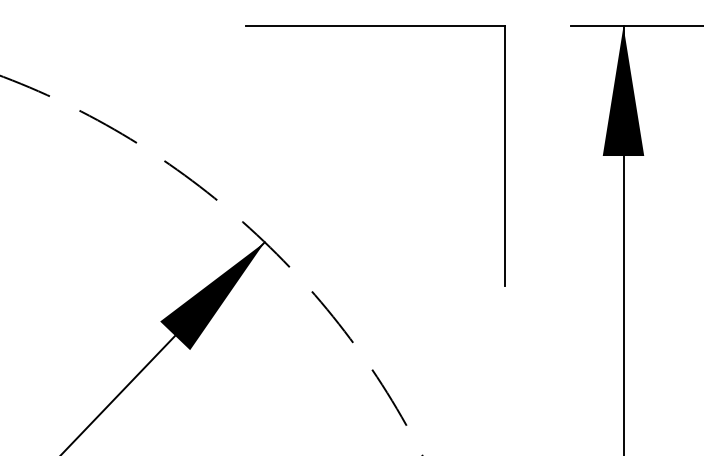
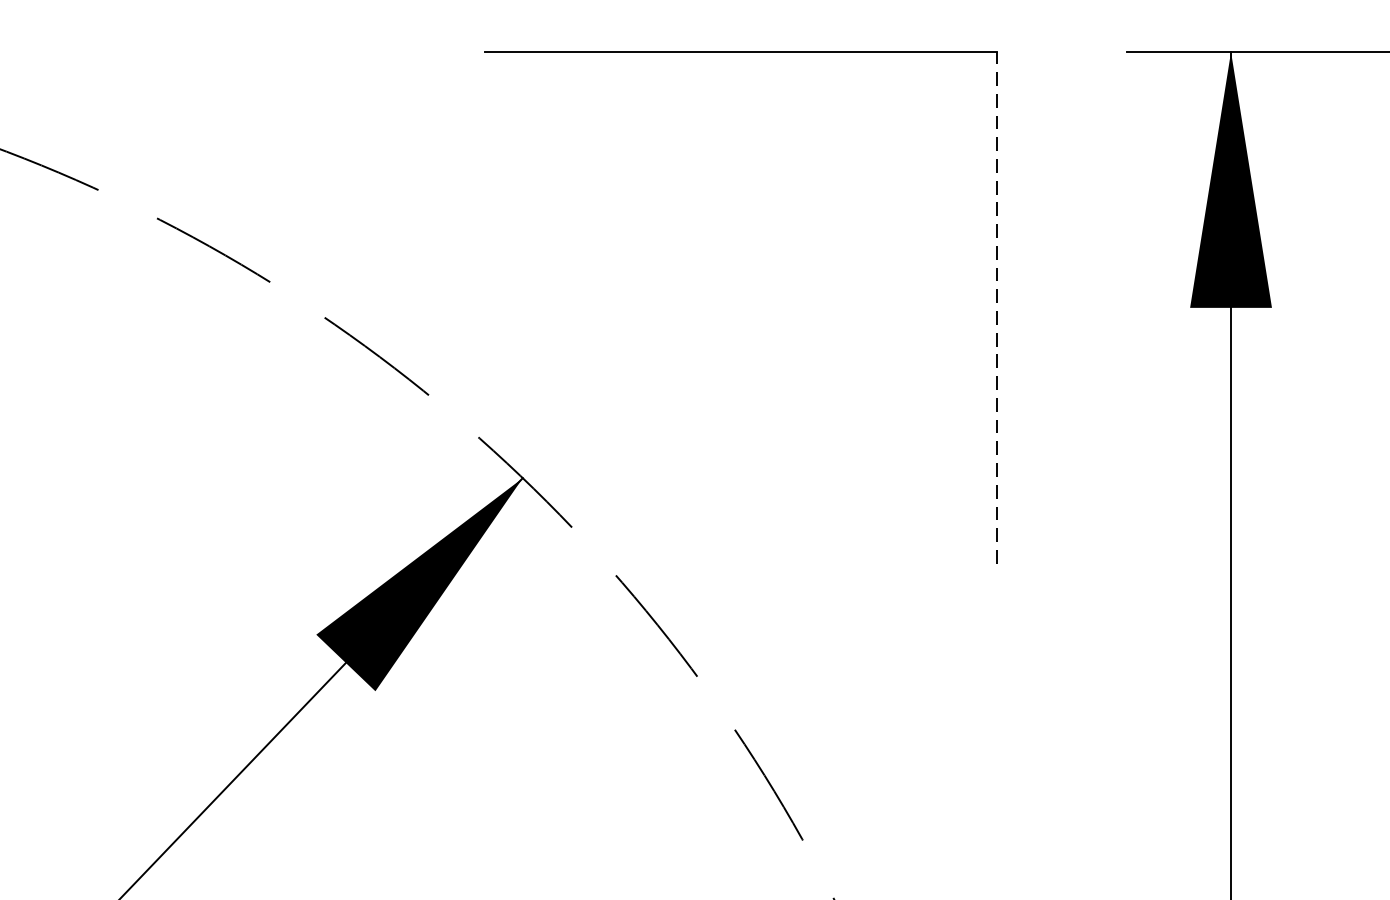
line: (504, 156) -> (996, 308), solid -> dashed

